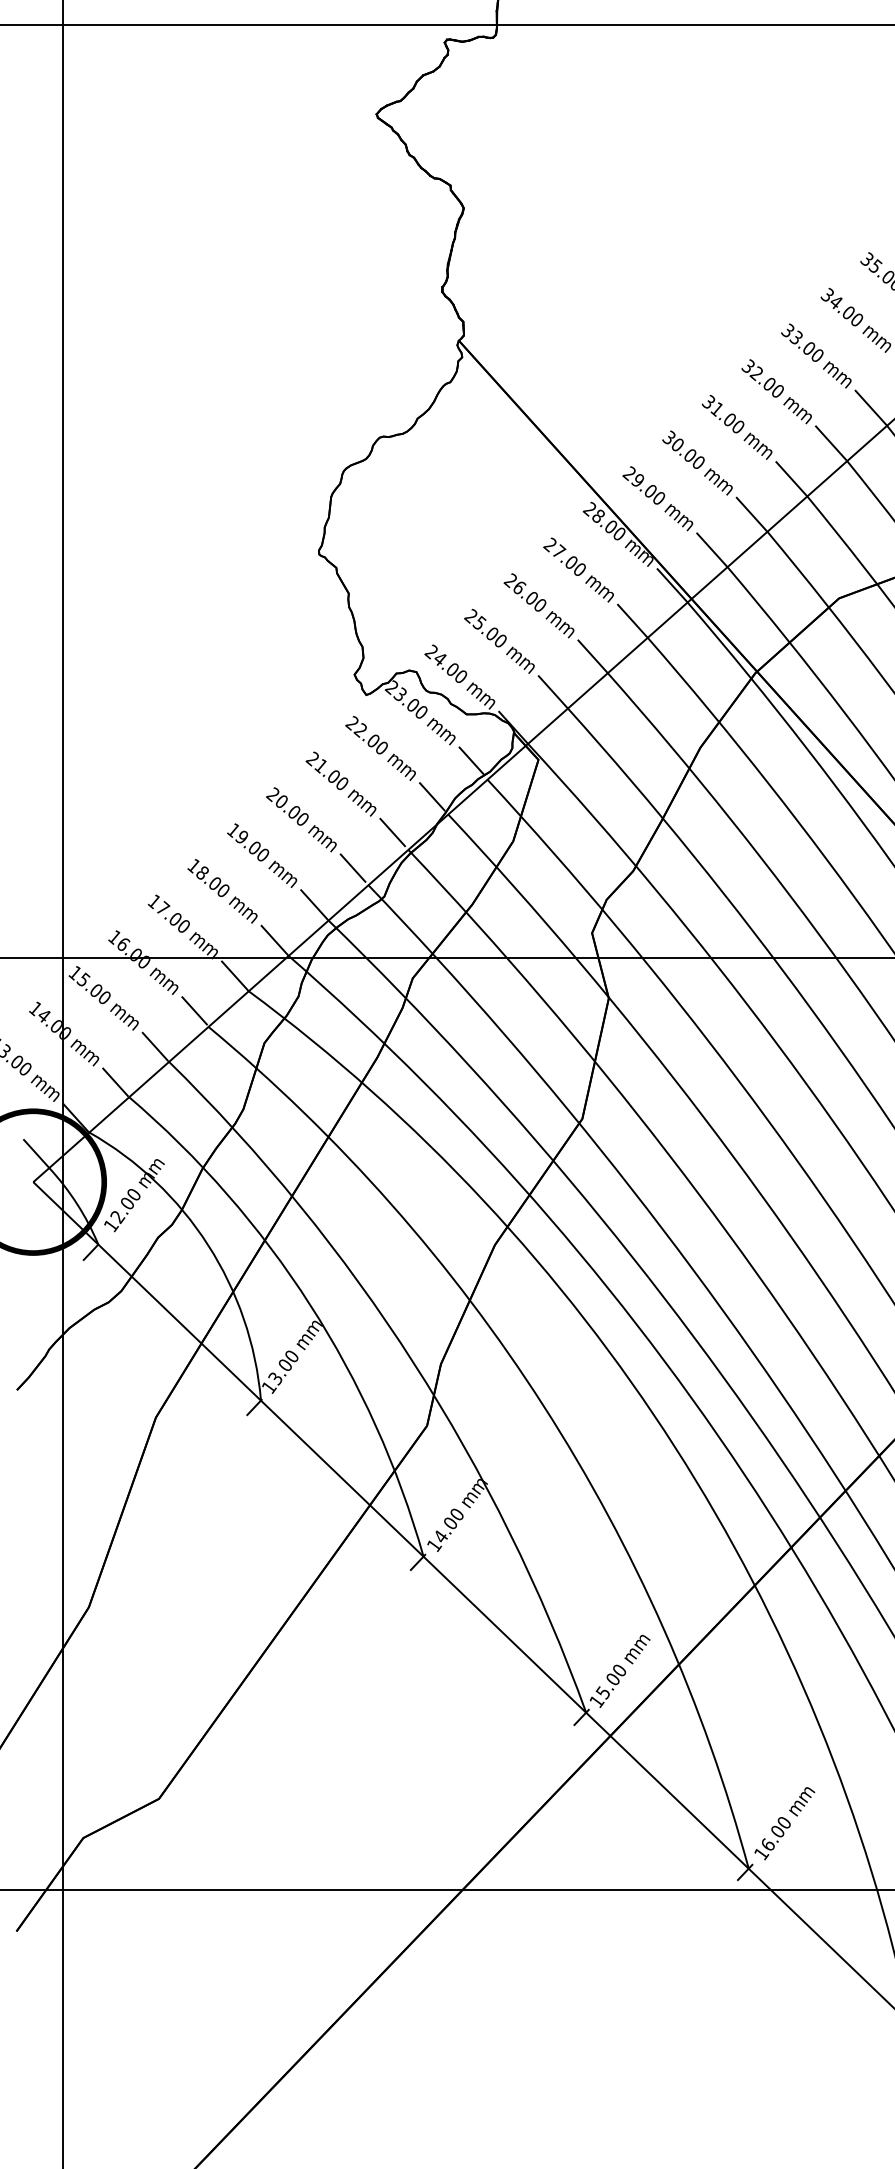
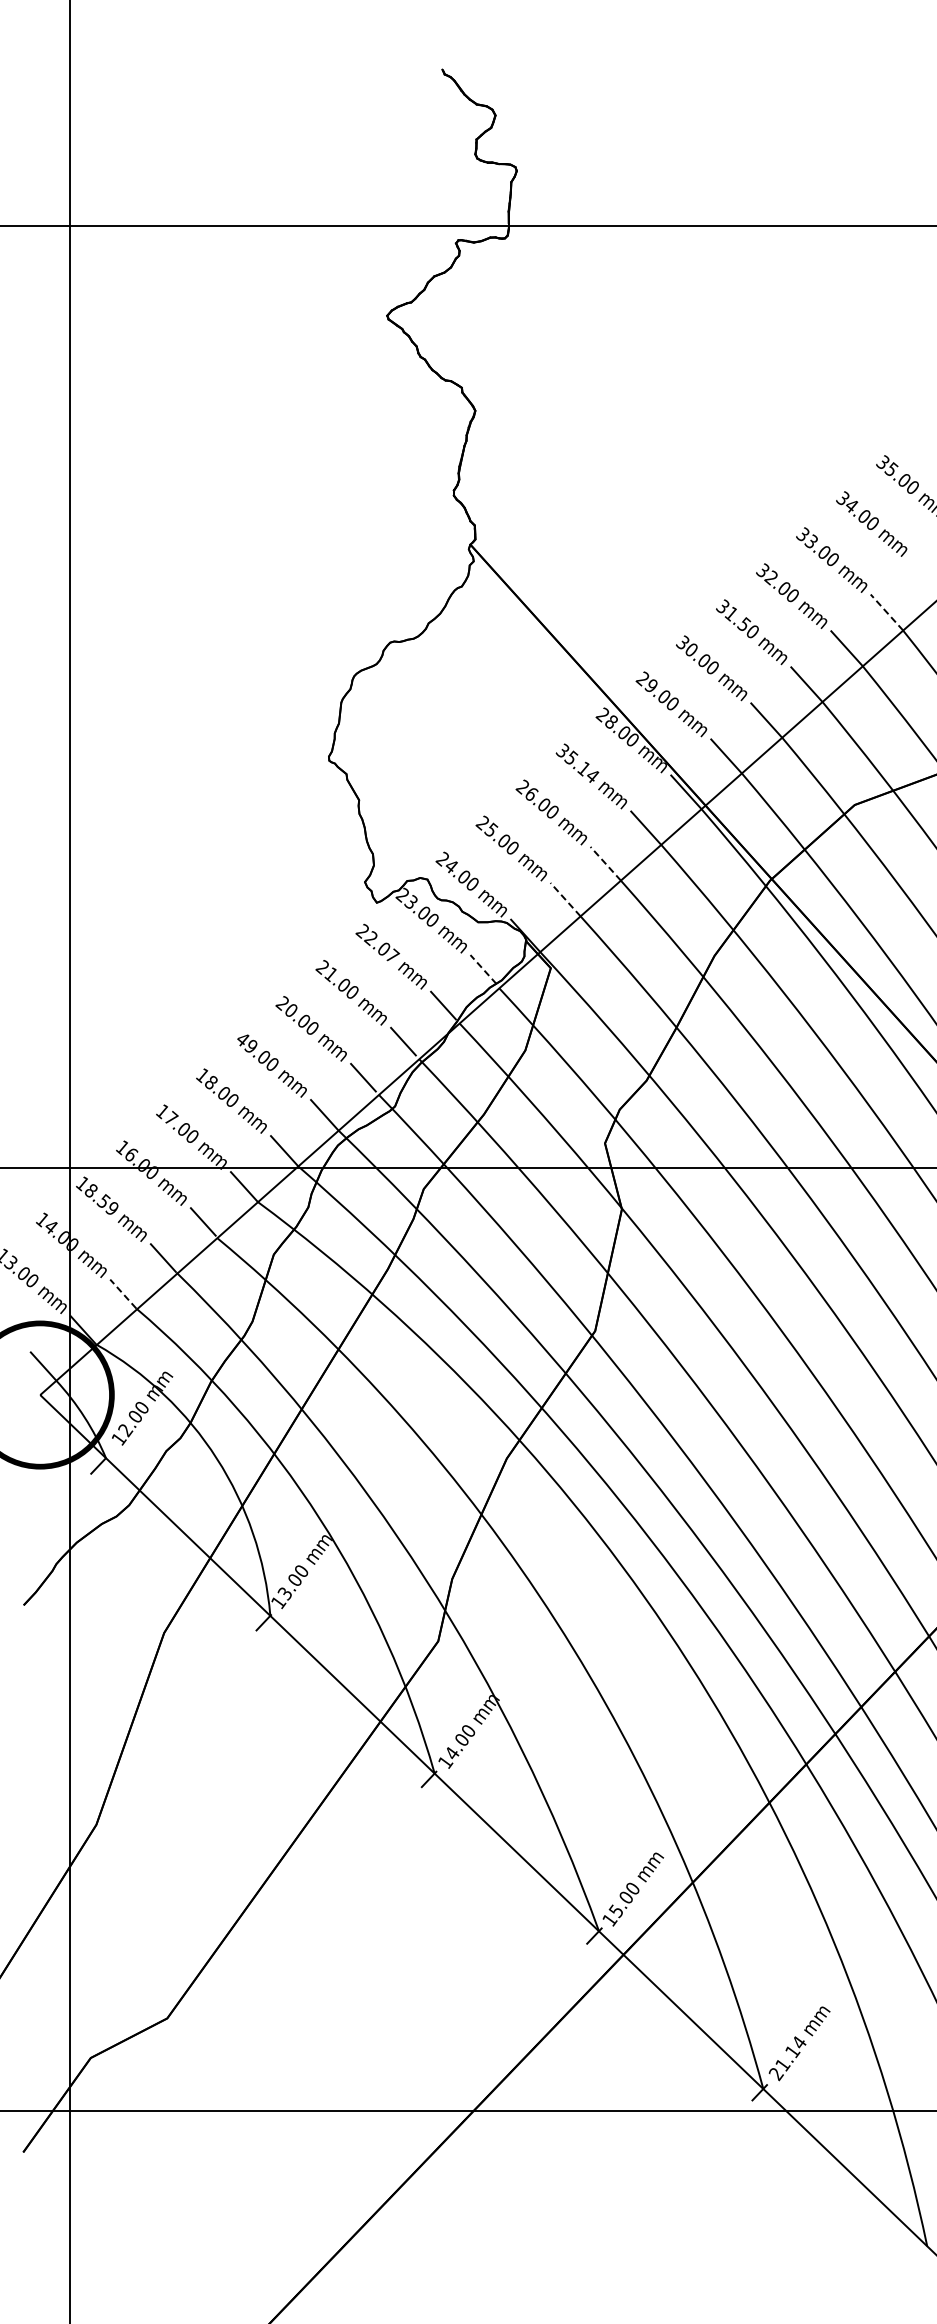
line: (870, 407) -> (886, 612), solid -> dashed
text: (730, 418) -> (744, 623), 31.00 -> 31.50
text: (564, 556) -> (577, 762), 27.00 -> 35.14
line: (592, 656) -> (605, 863), solid -> dashed
line: (552, 691) -> (565, 899), solid -> dashed
text: (382, 747) -> (393, 955), 22.00 -> 22.07
line: (471, 761) -> (483, 969), solid -> dashed
text: (233, 830) -> (242, 1039), 19.00 -> 49.00
text: (91, 988) -> (99, 1199), 15.00 -> 18.59
line: (114, 1081) -> (122, 1293), solid -> dashed
text: (772, 1838) -> (787, 2058), 16.00 -> 21.14

